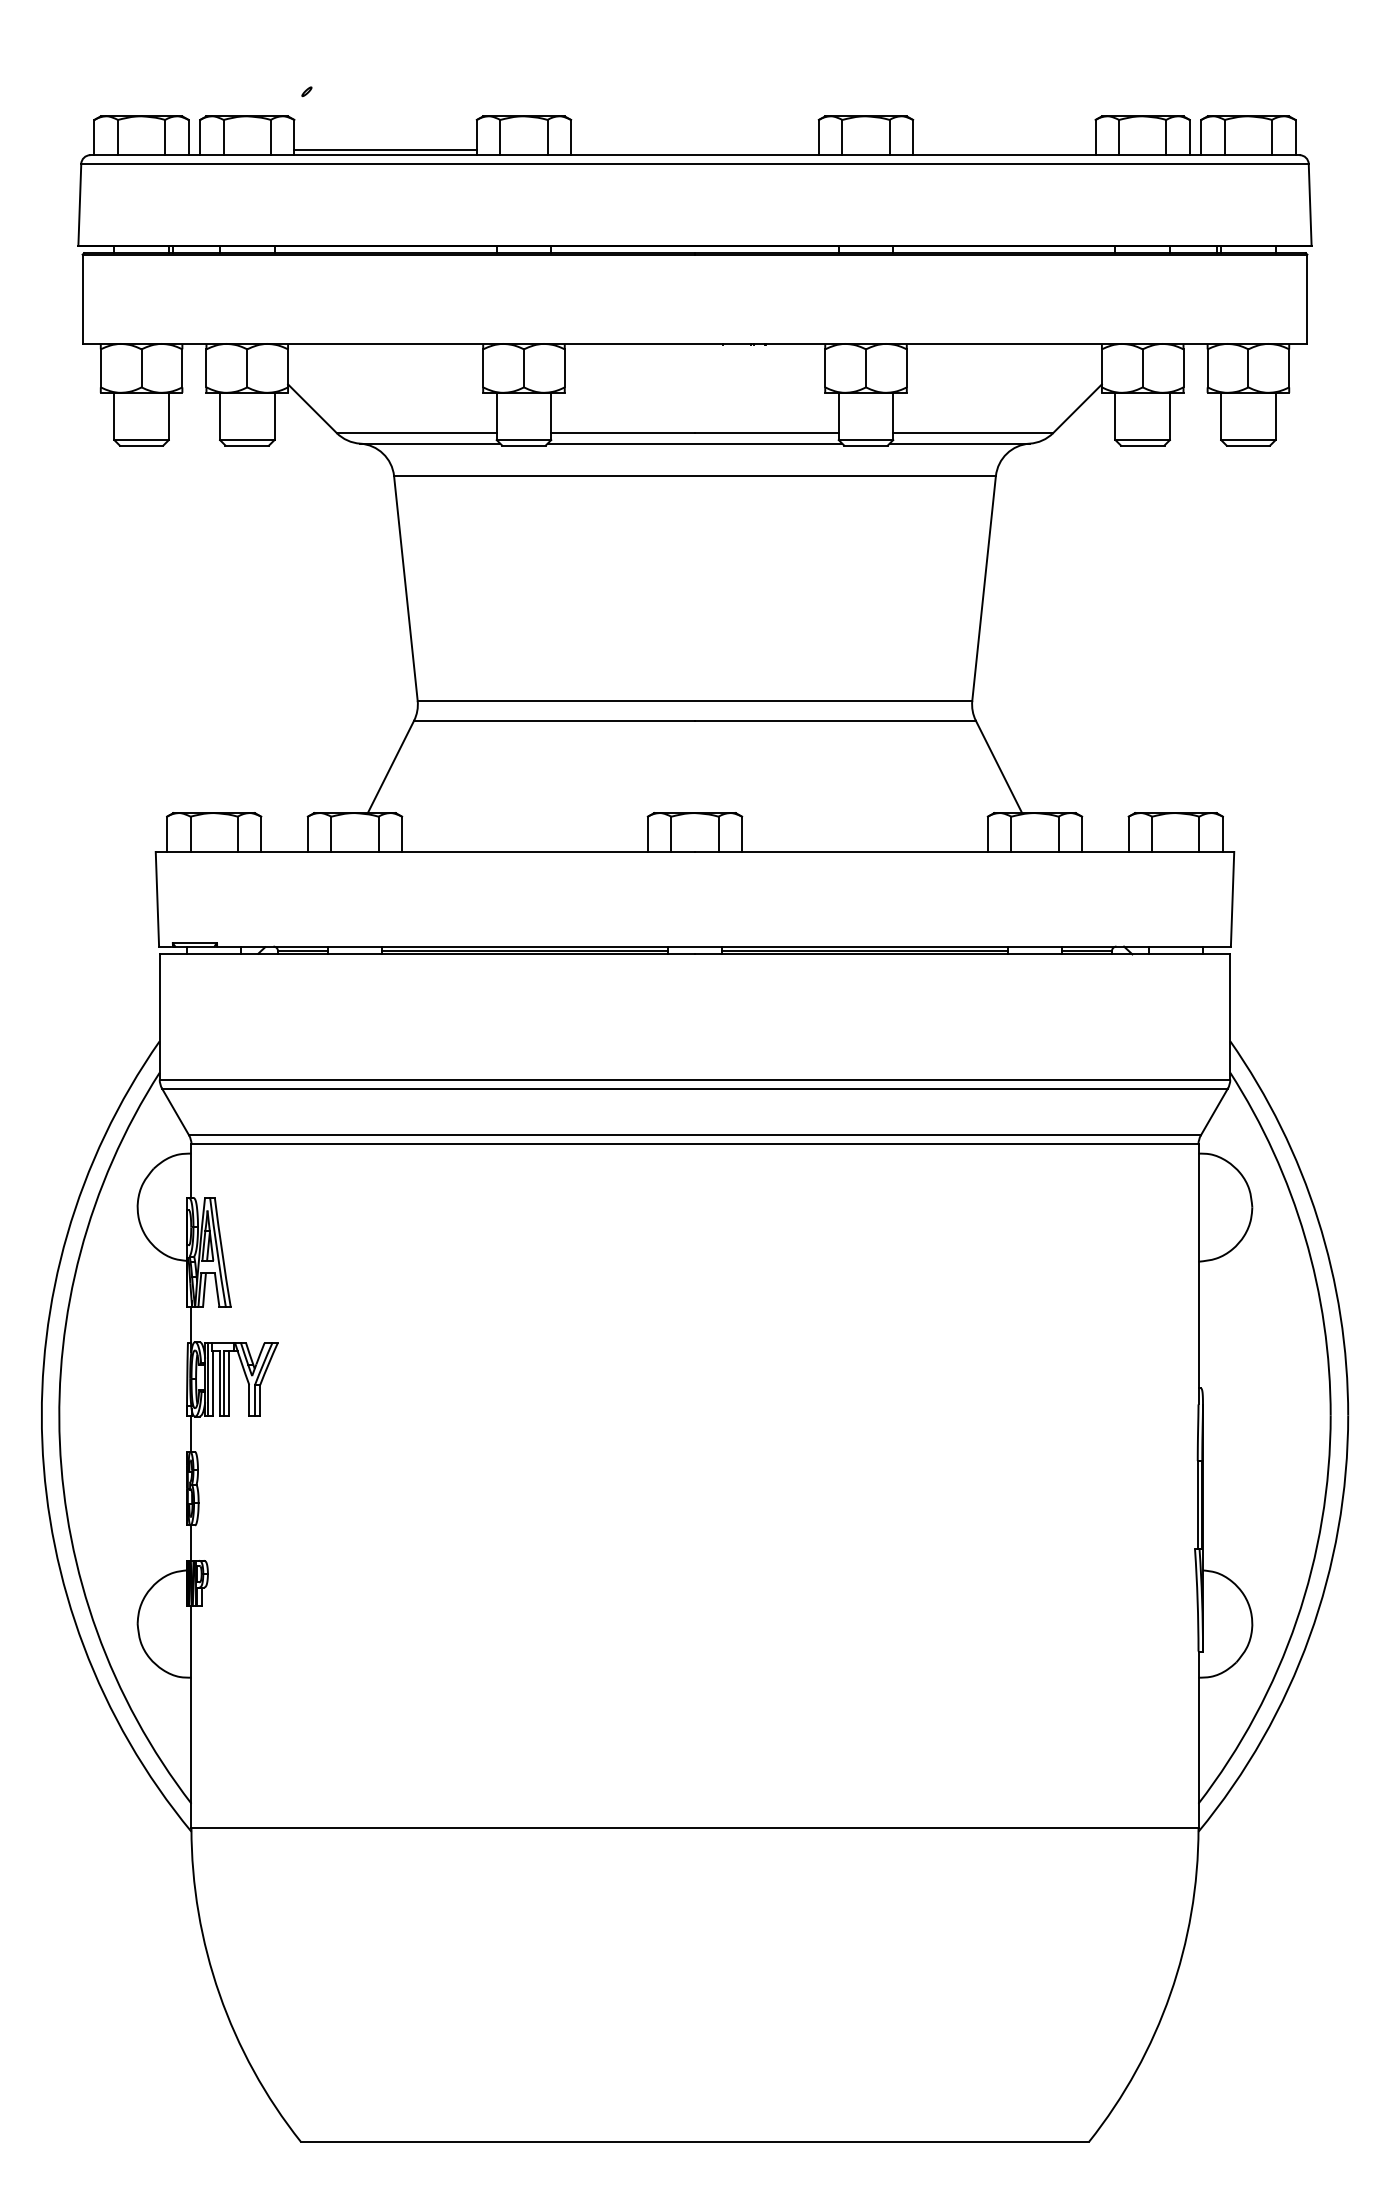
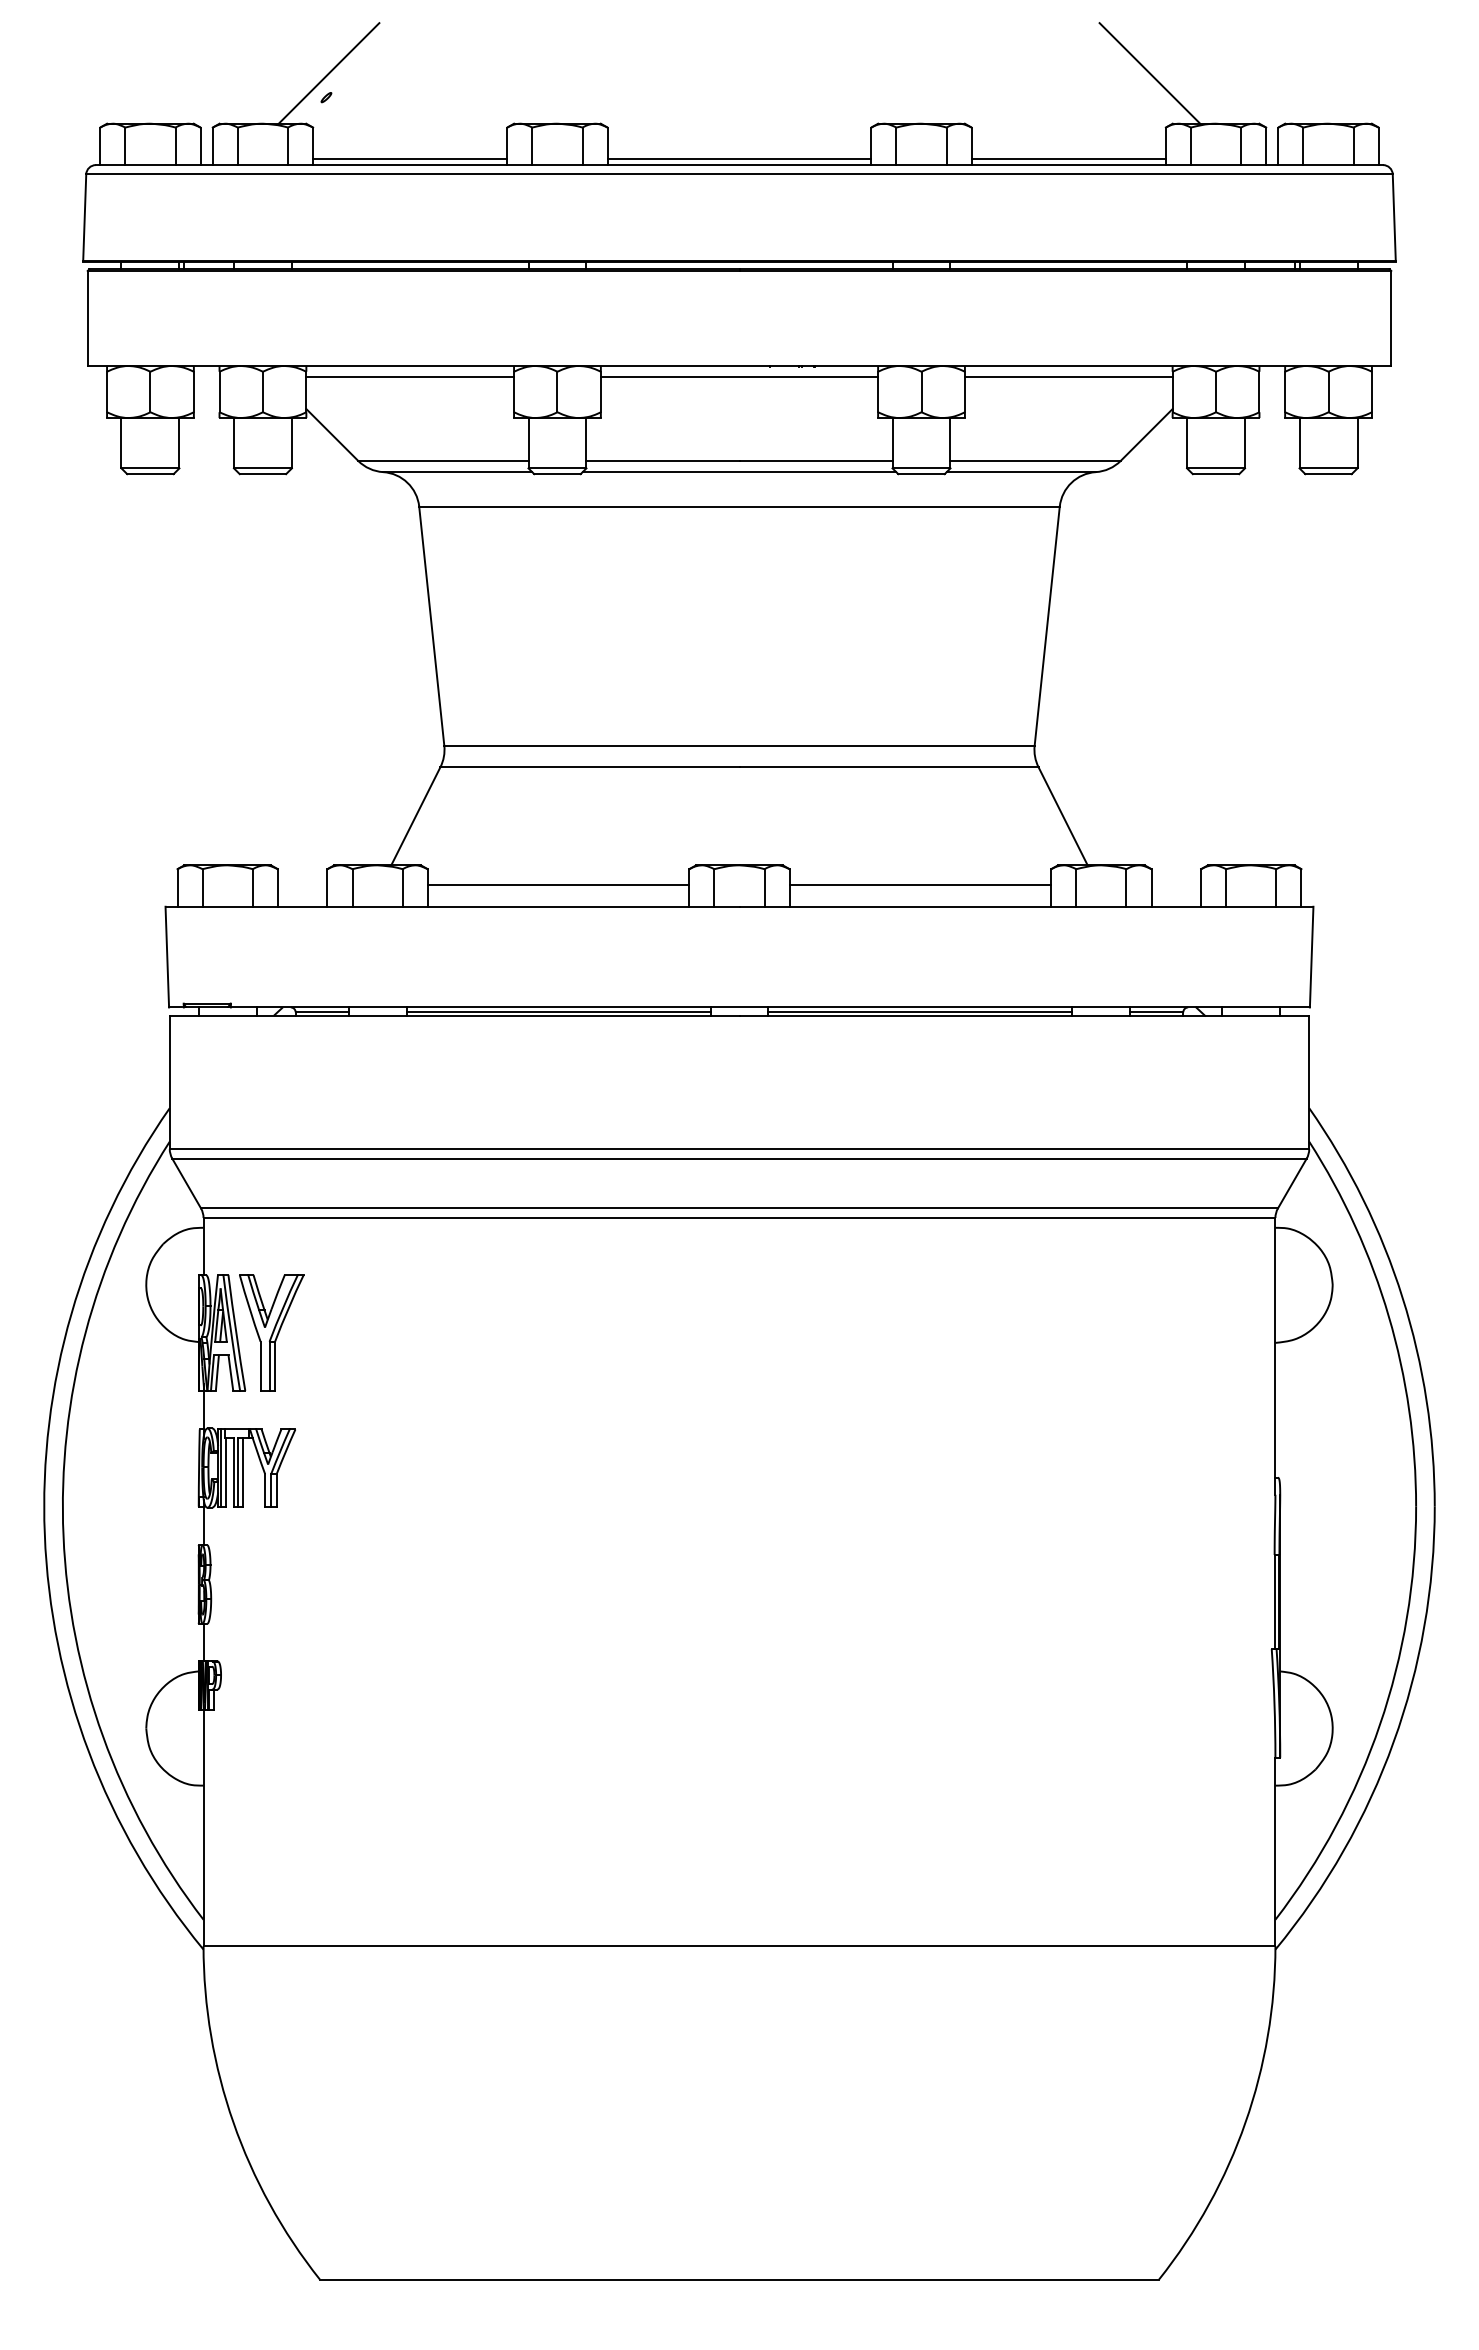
line: (308, 69) -> (328, 73), added
line: (1080, 69) -> (1149, 73), added
line: (695, 149) -> (739, 159), added
line: (1004, 149) -> (1068, 159), added
line: (385, 354) -> (410, 377), added
line: (695, 354) -> (739, 377), added
line: (1004, 354) -> (1068, 377), added
line: (524, 832) -> (558, 885), added
line: (865, 832) -> (920, 885), added
part: (255, 1251) -> (271, 1332), added

